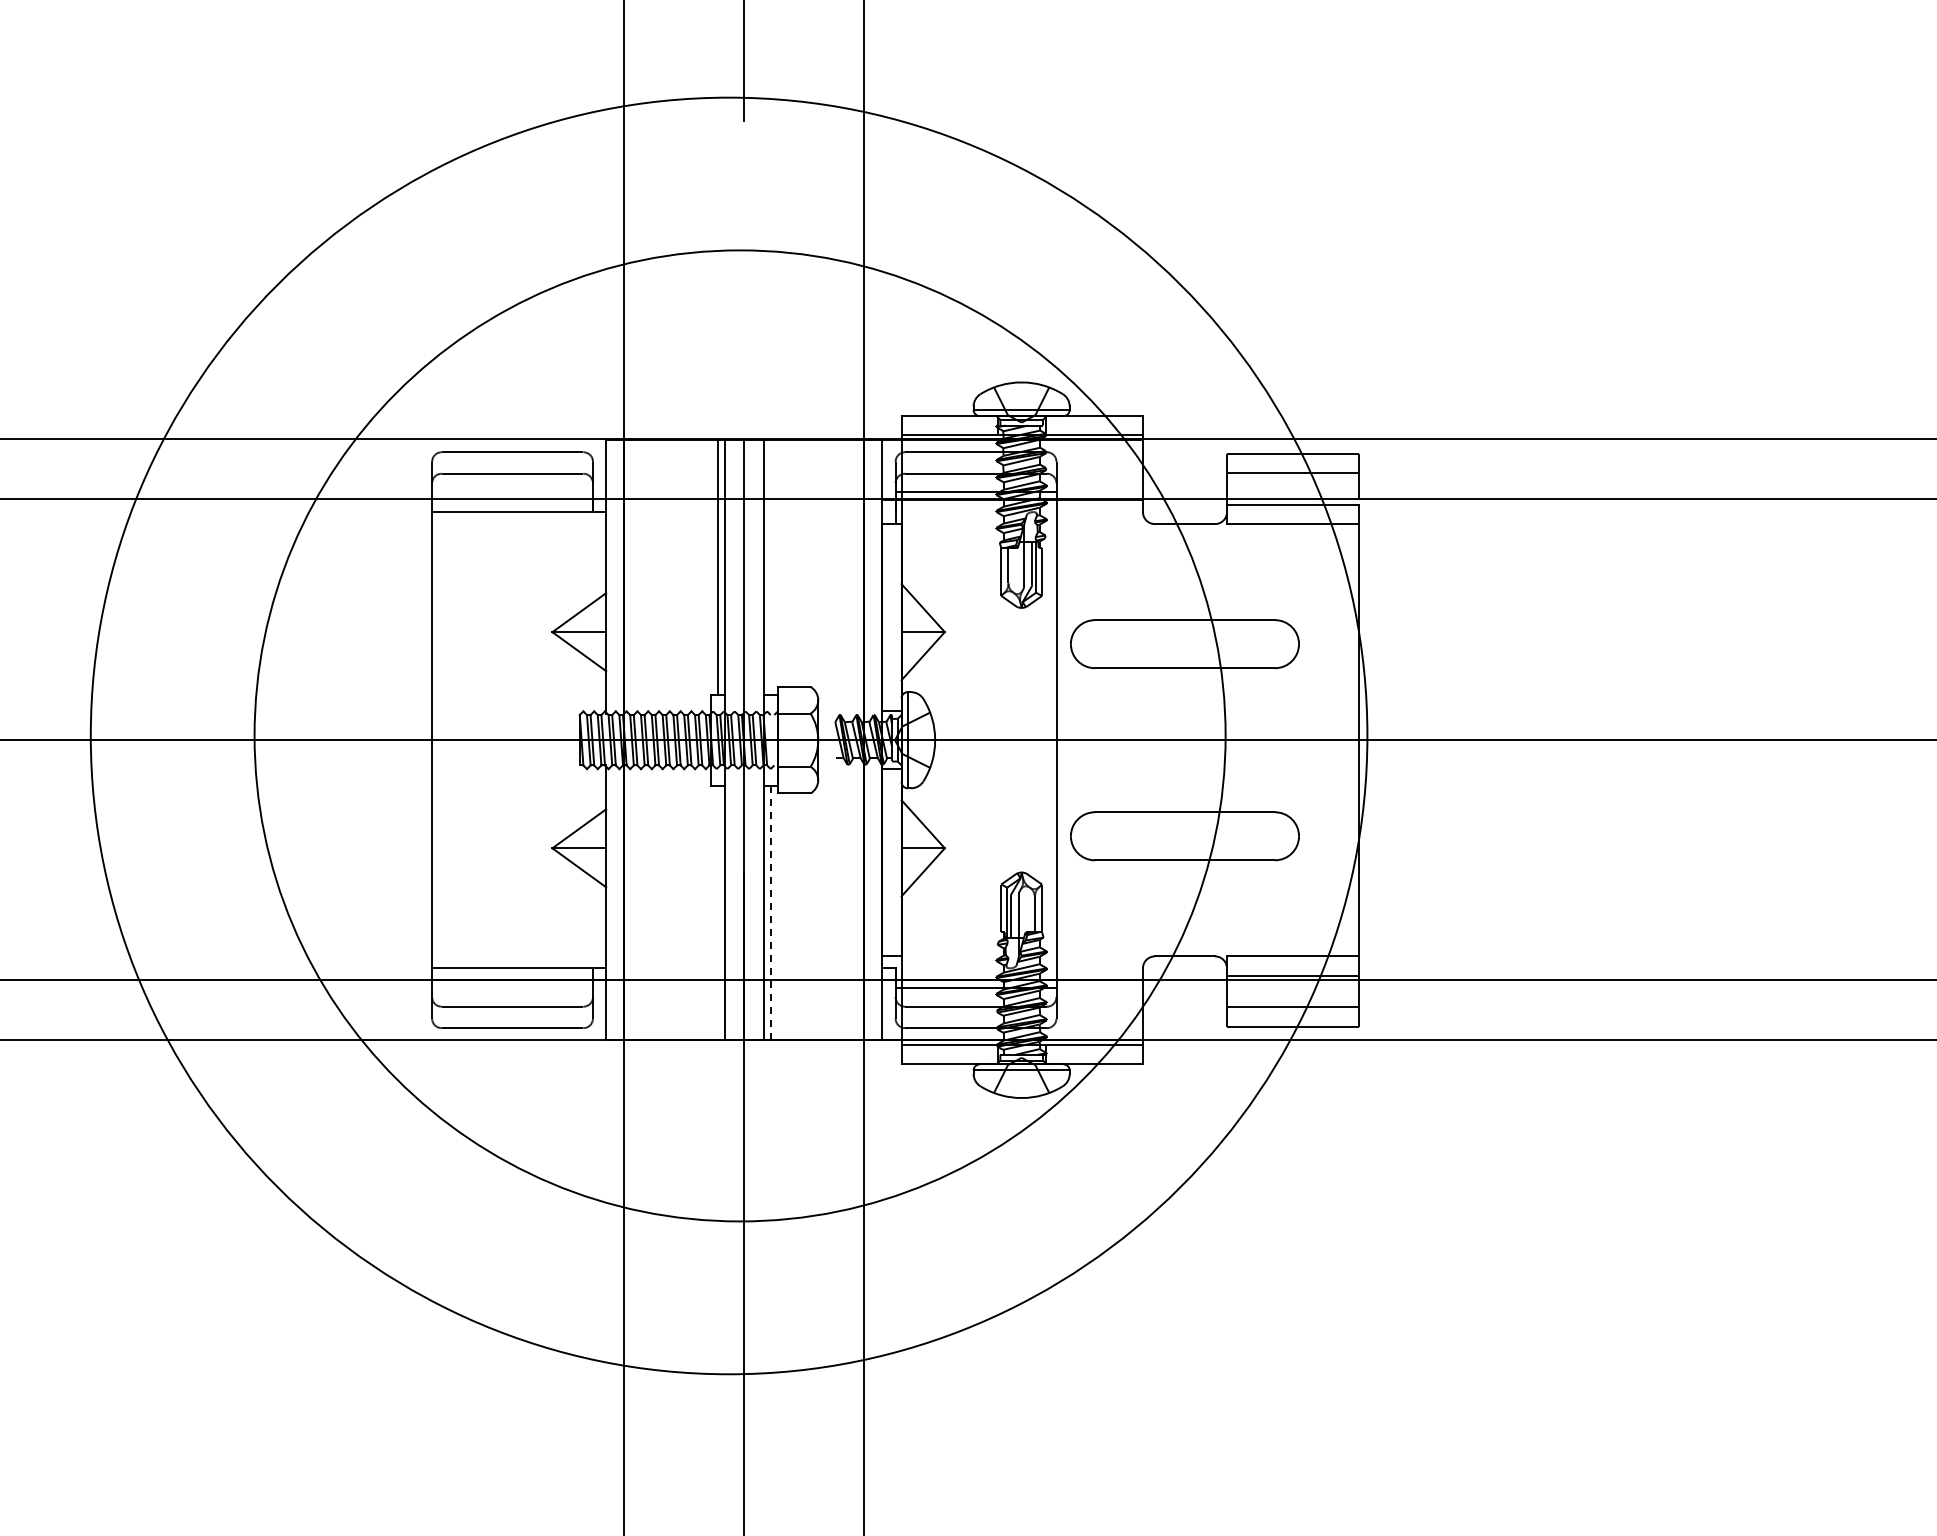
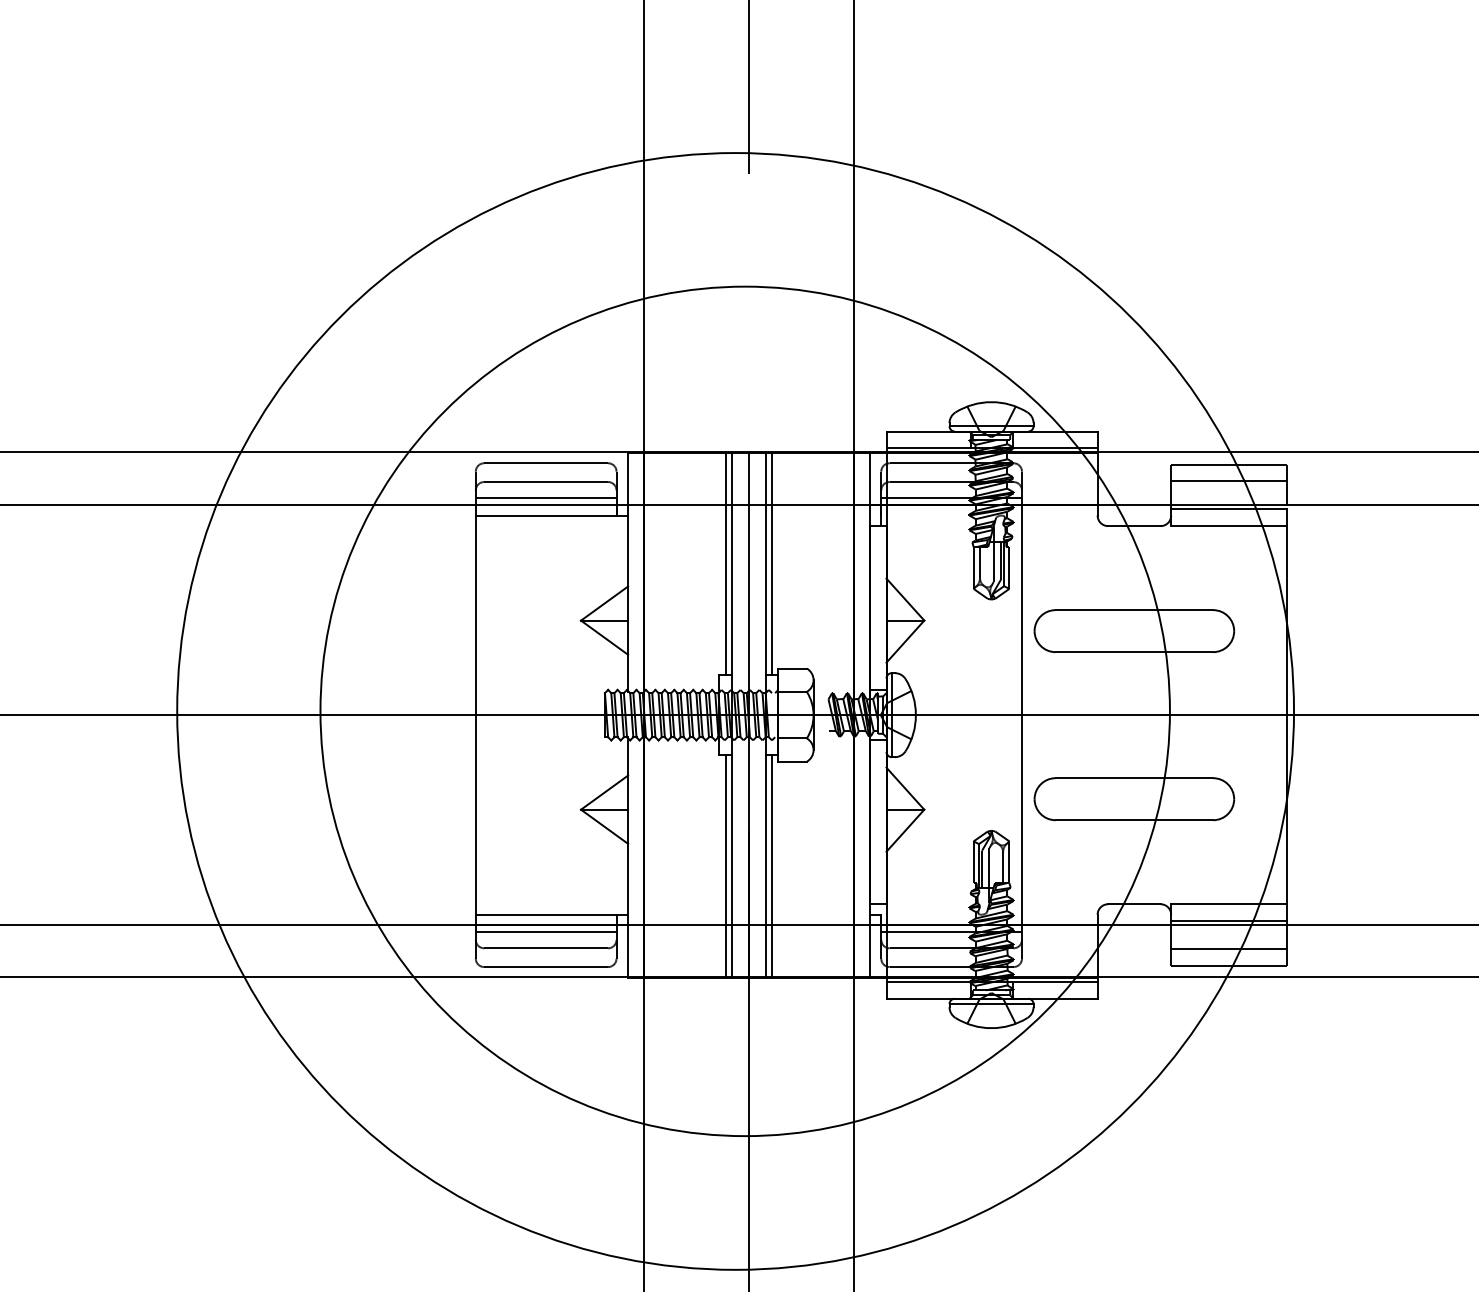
line: (512, 492) -> (546, 498), added
line: (770, 567) -> (771, 564), added
line: (717, 912) -> (725, 865), added
line: (770, 912) -> (771, 865), dashed -> solid
line: (512, 988) -> (546, 932), added

